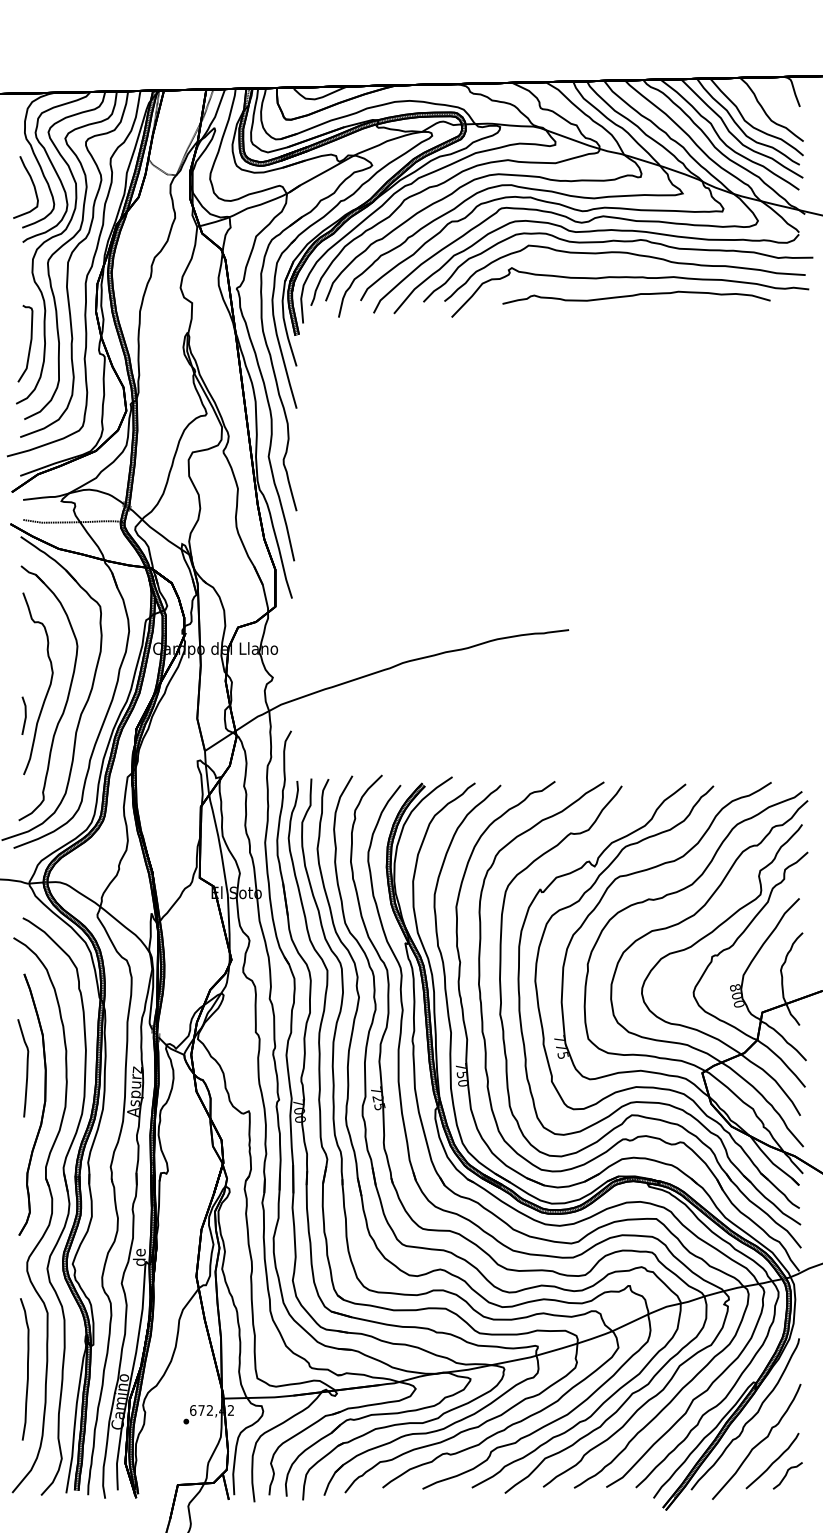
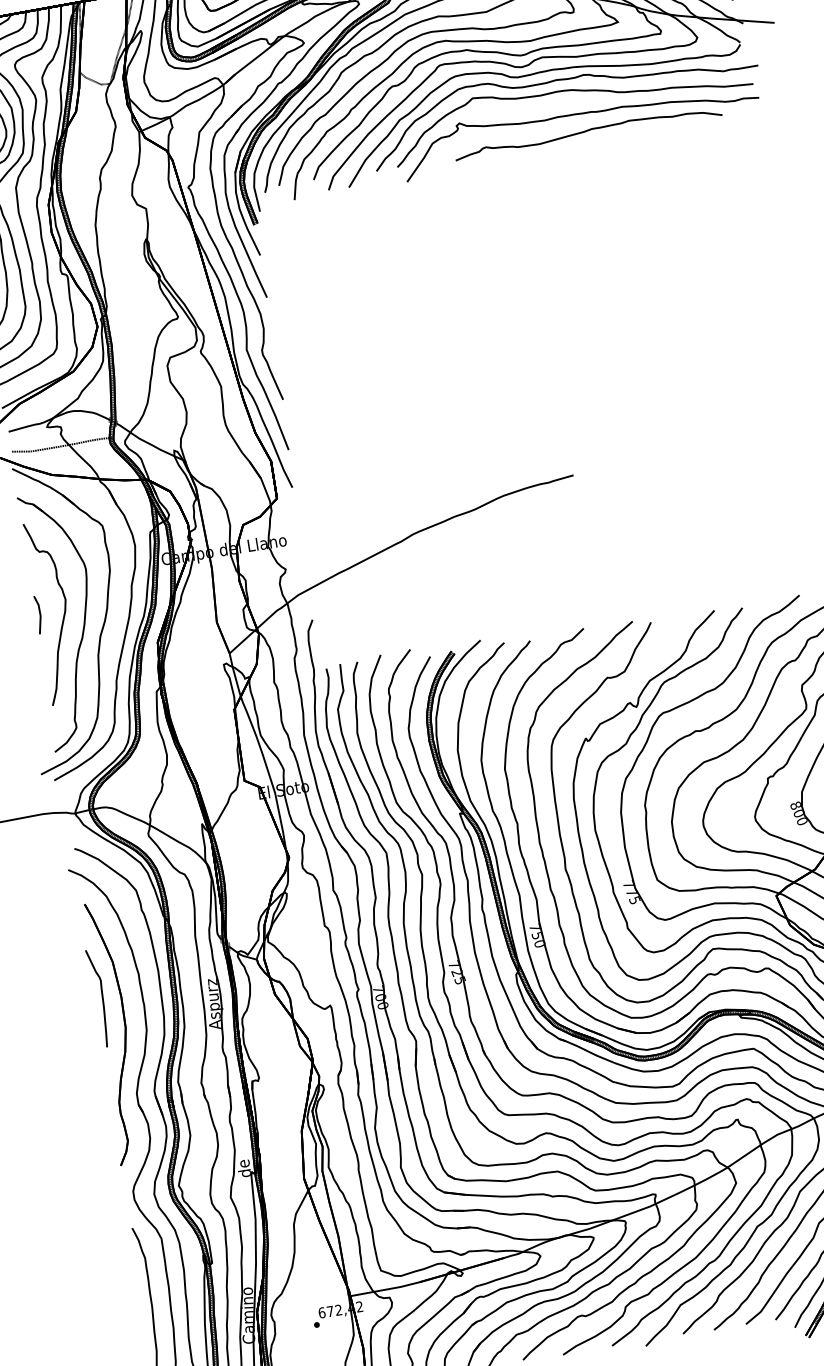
part: (23, 715) -> (38, 614), moved

